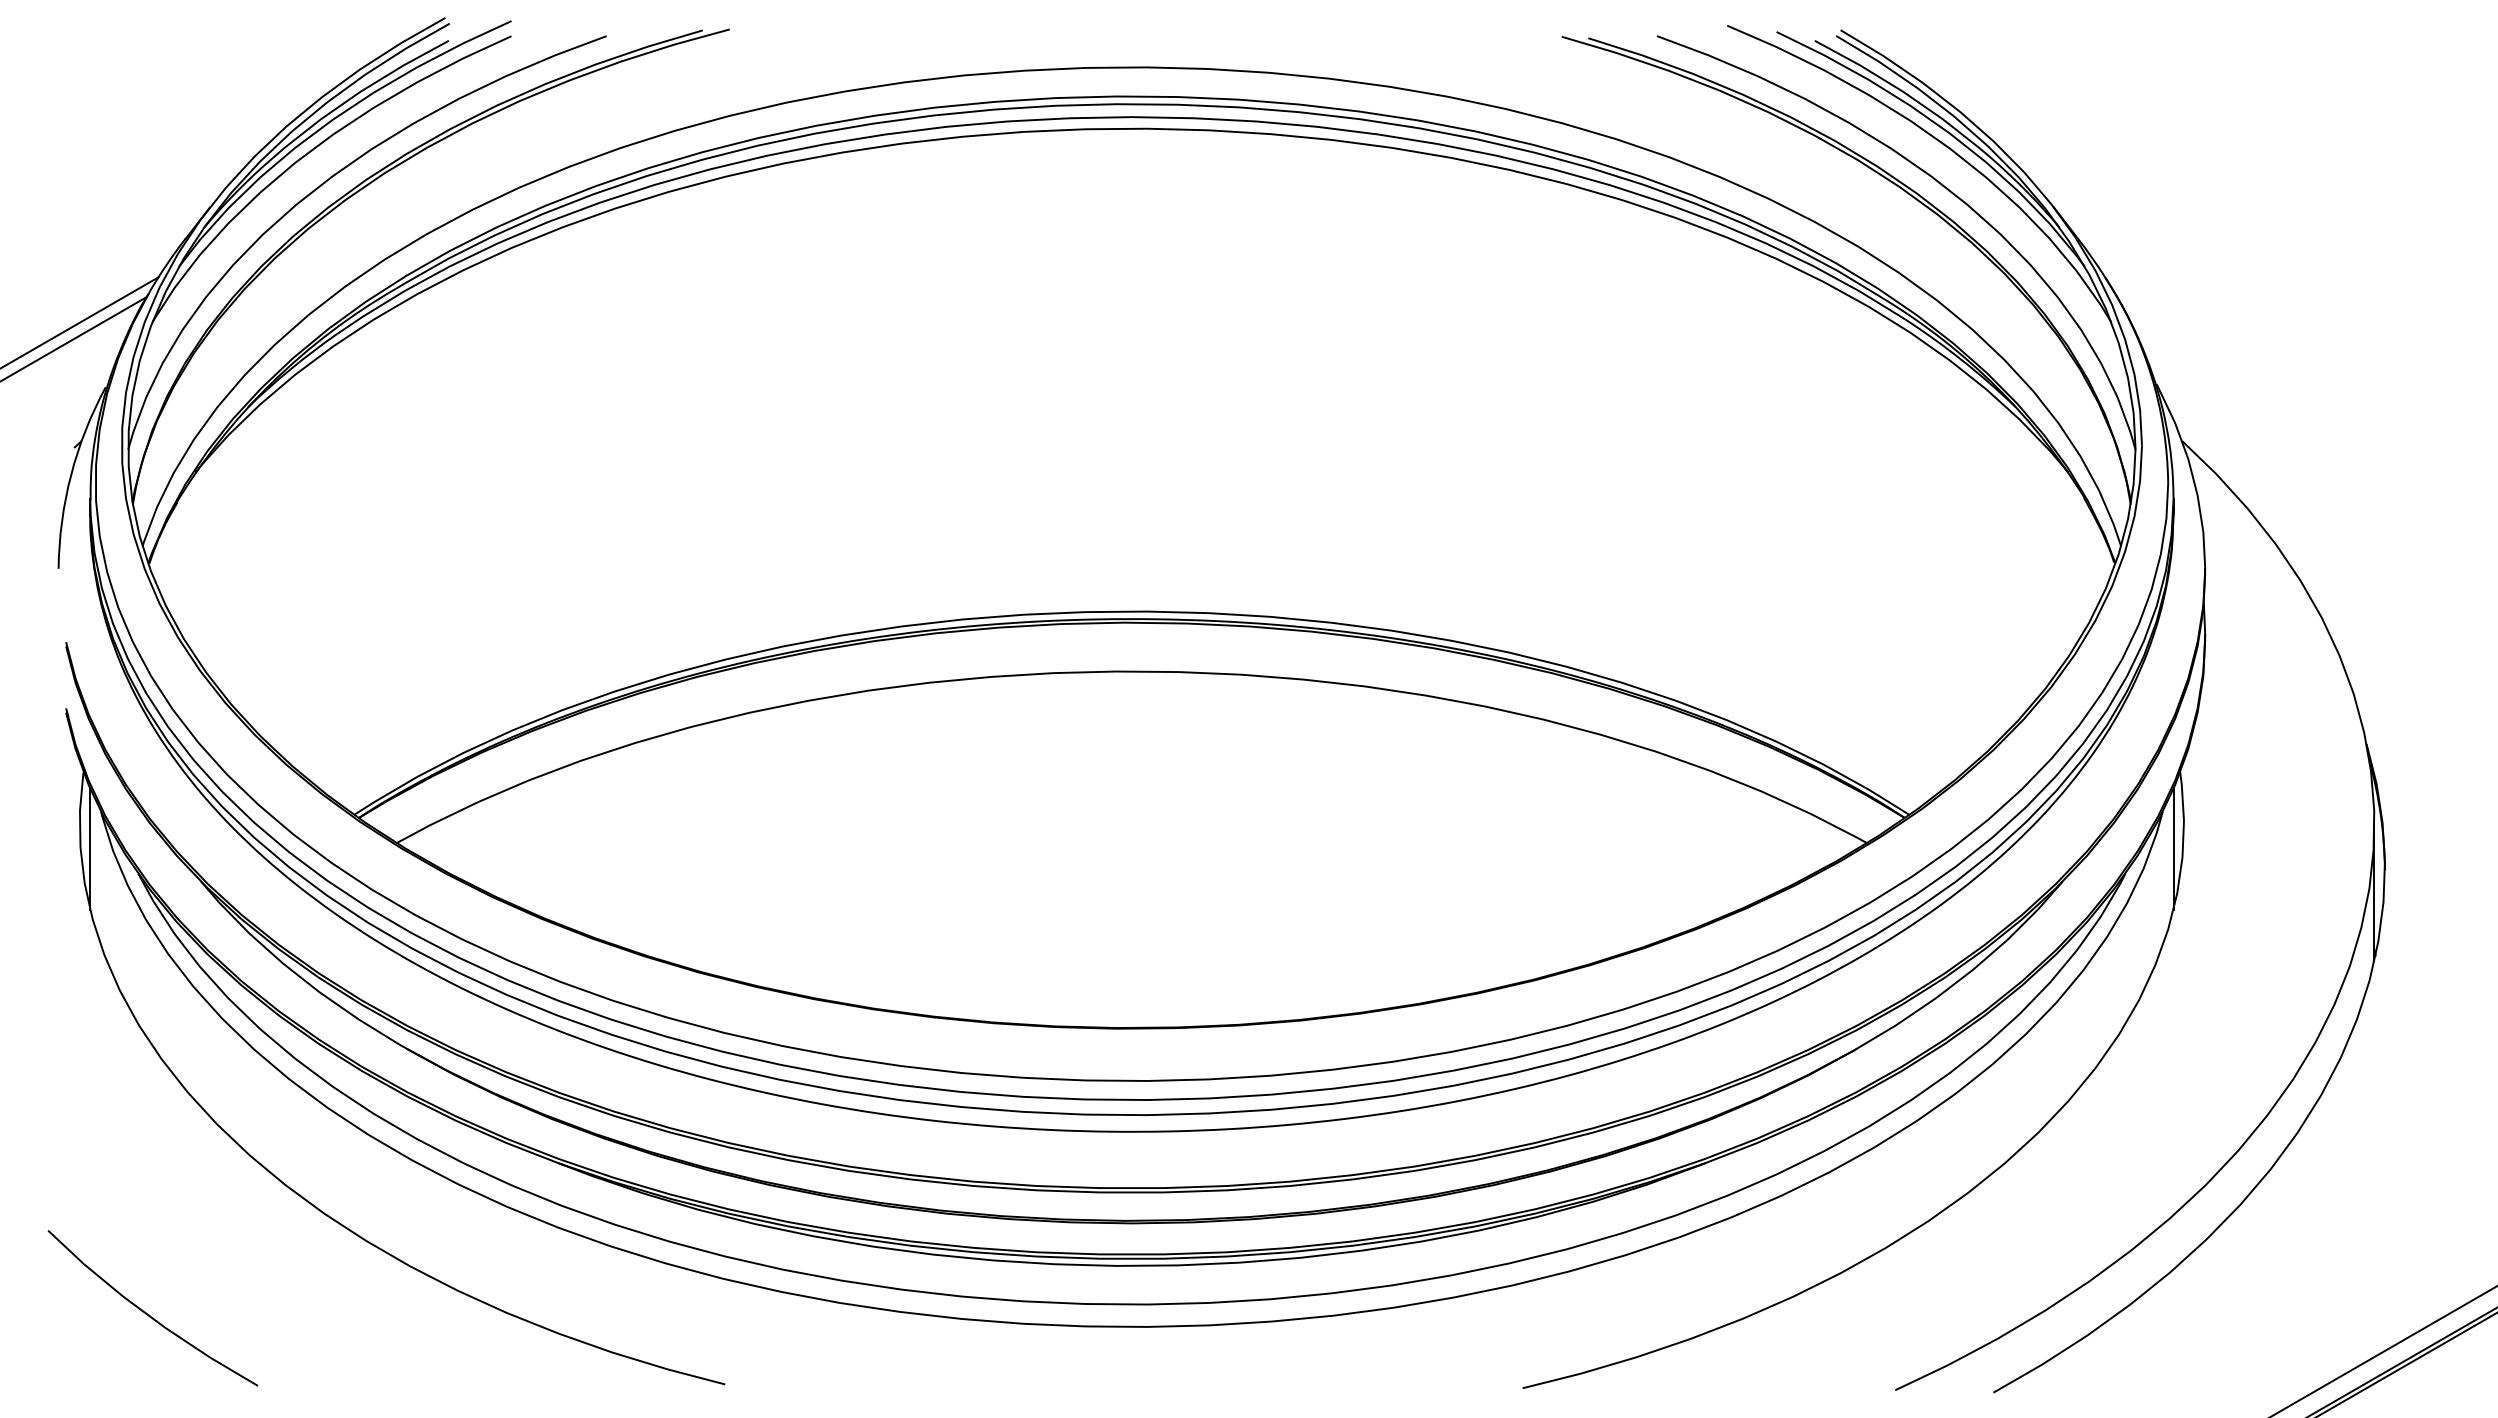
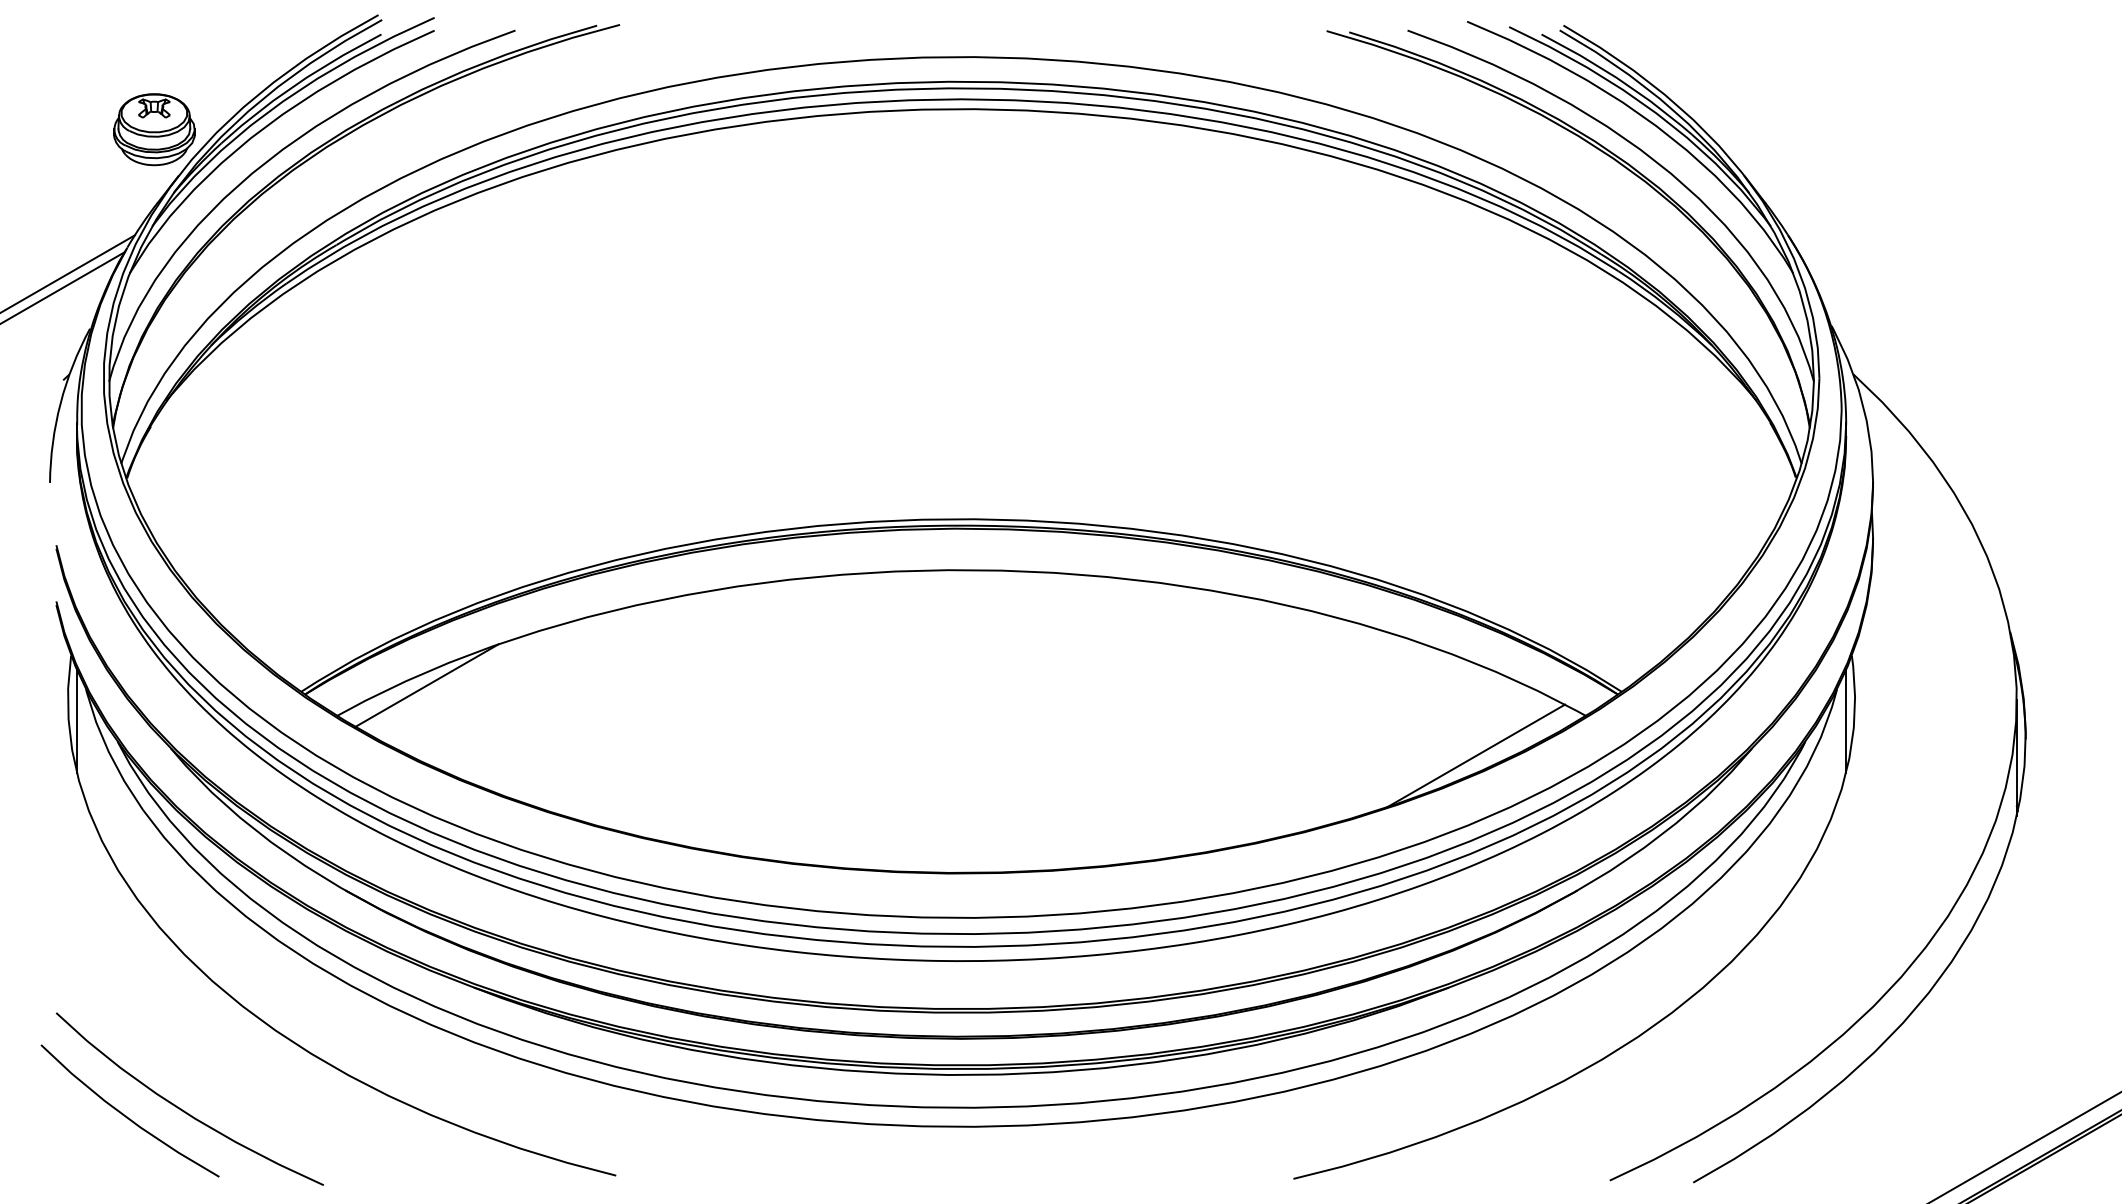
part: (181, 152) -> (154, 129), added
line: (502, 807) -> (426, 685), added
line: (1737, 889) -> (1475, 755), added
curve: (216, 1307) -> (184, 1110), added

